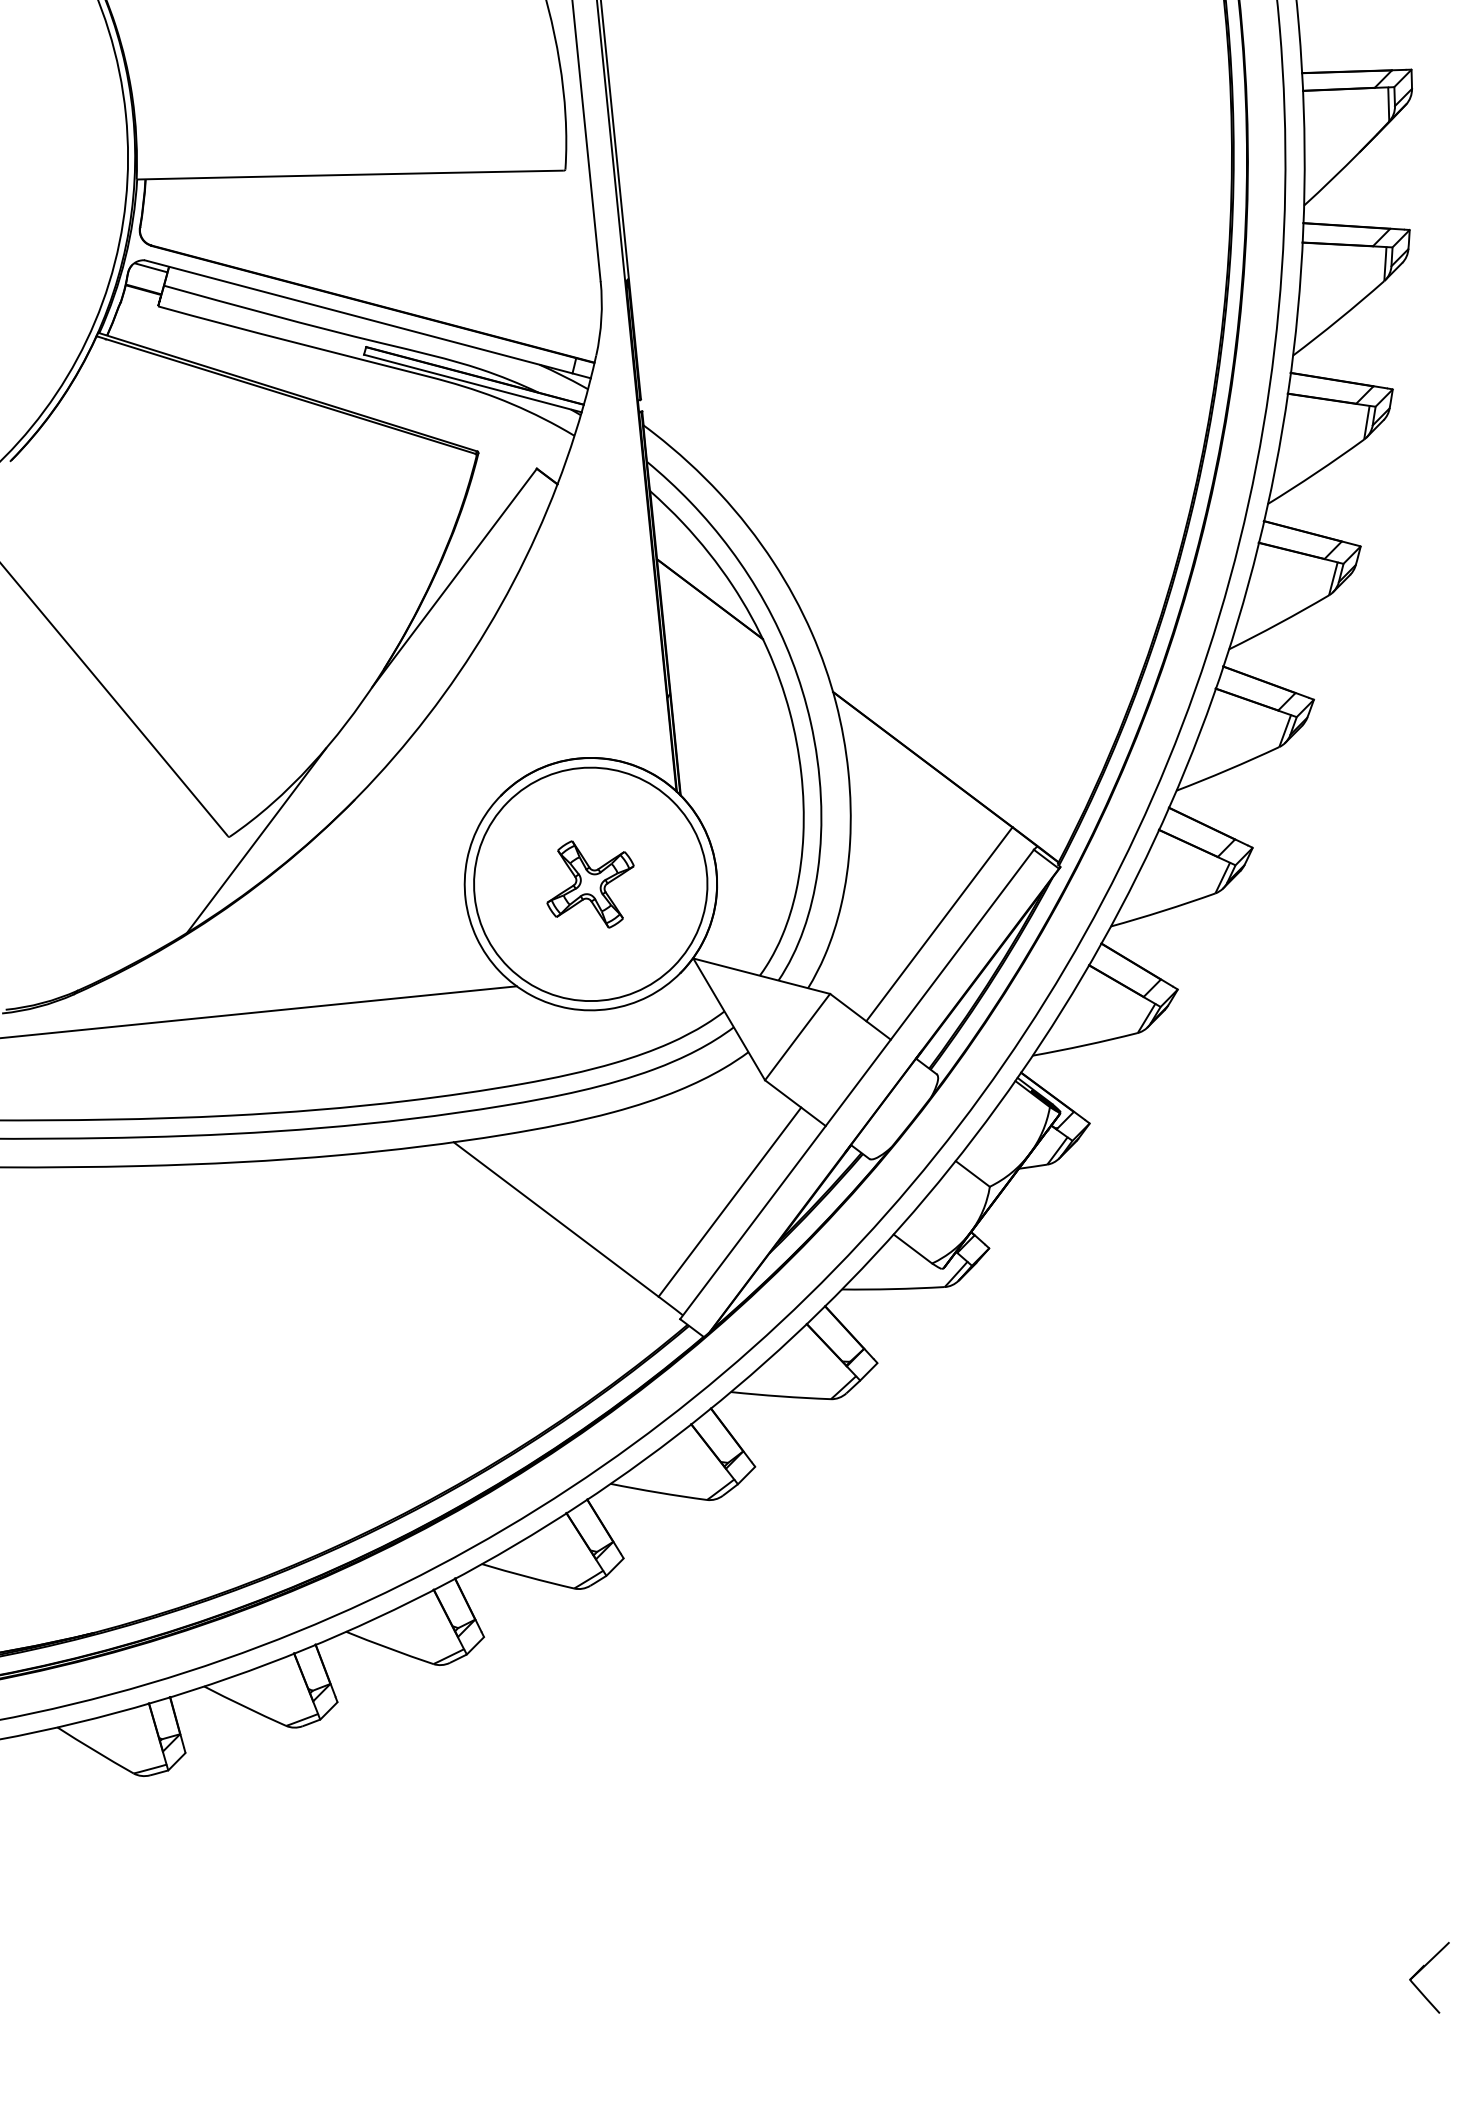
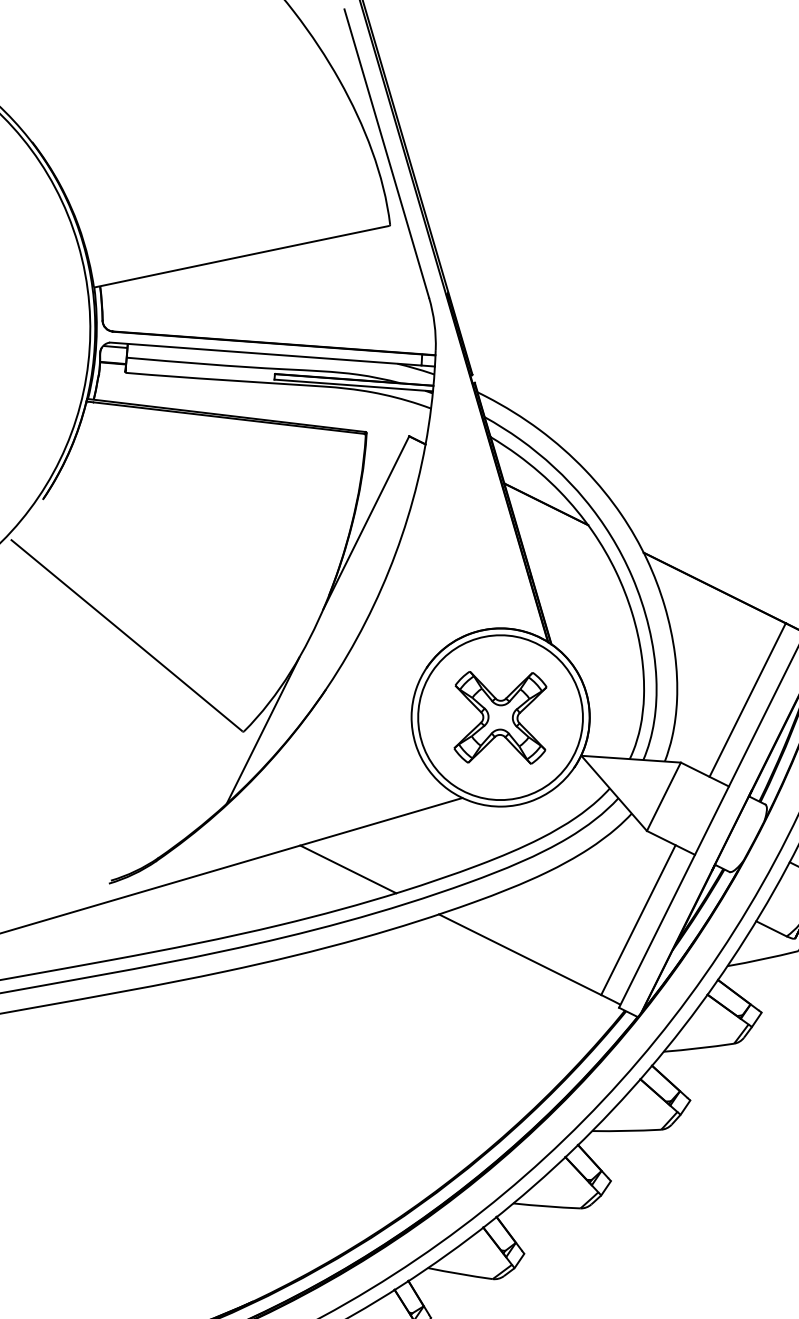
part: (590, 884) -> (500, 717), size x1.67
line: (338, 1055) -> (347, 869), added

